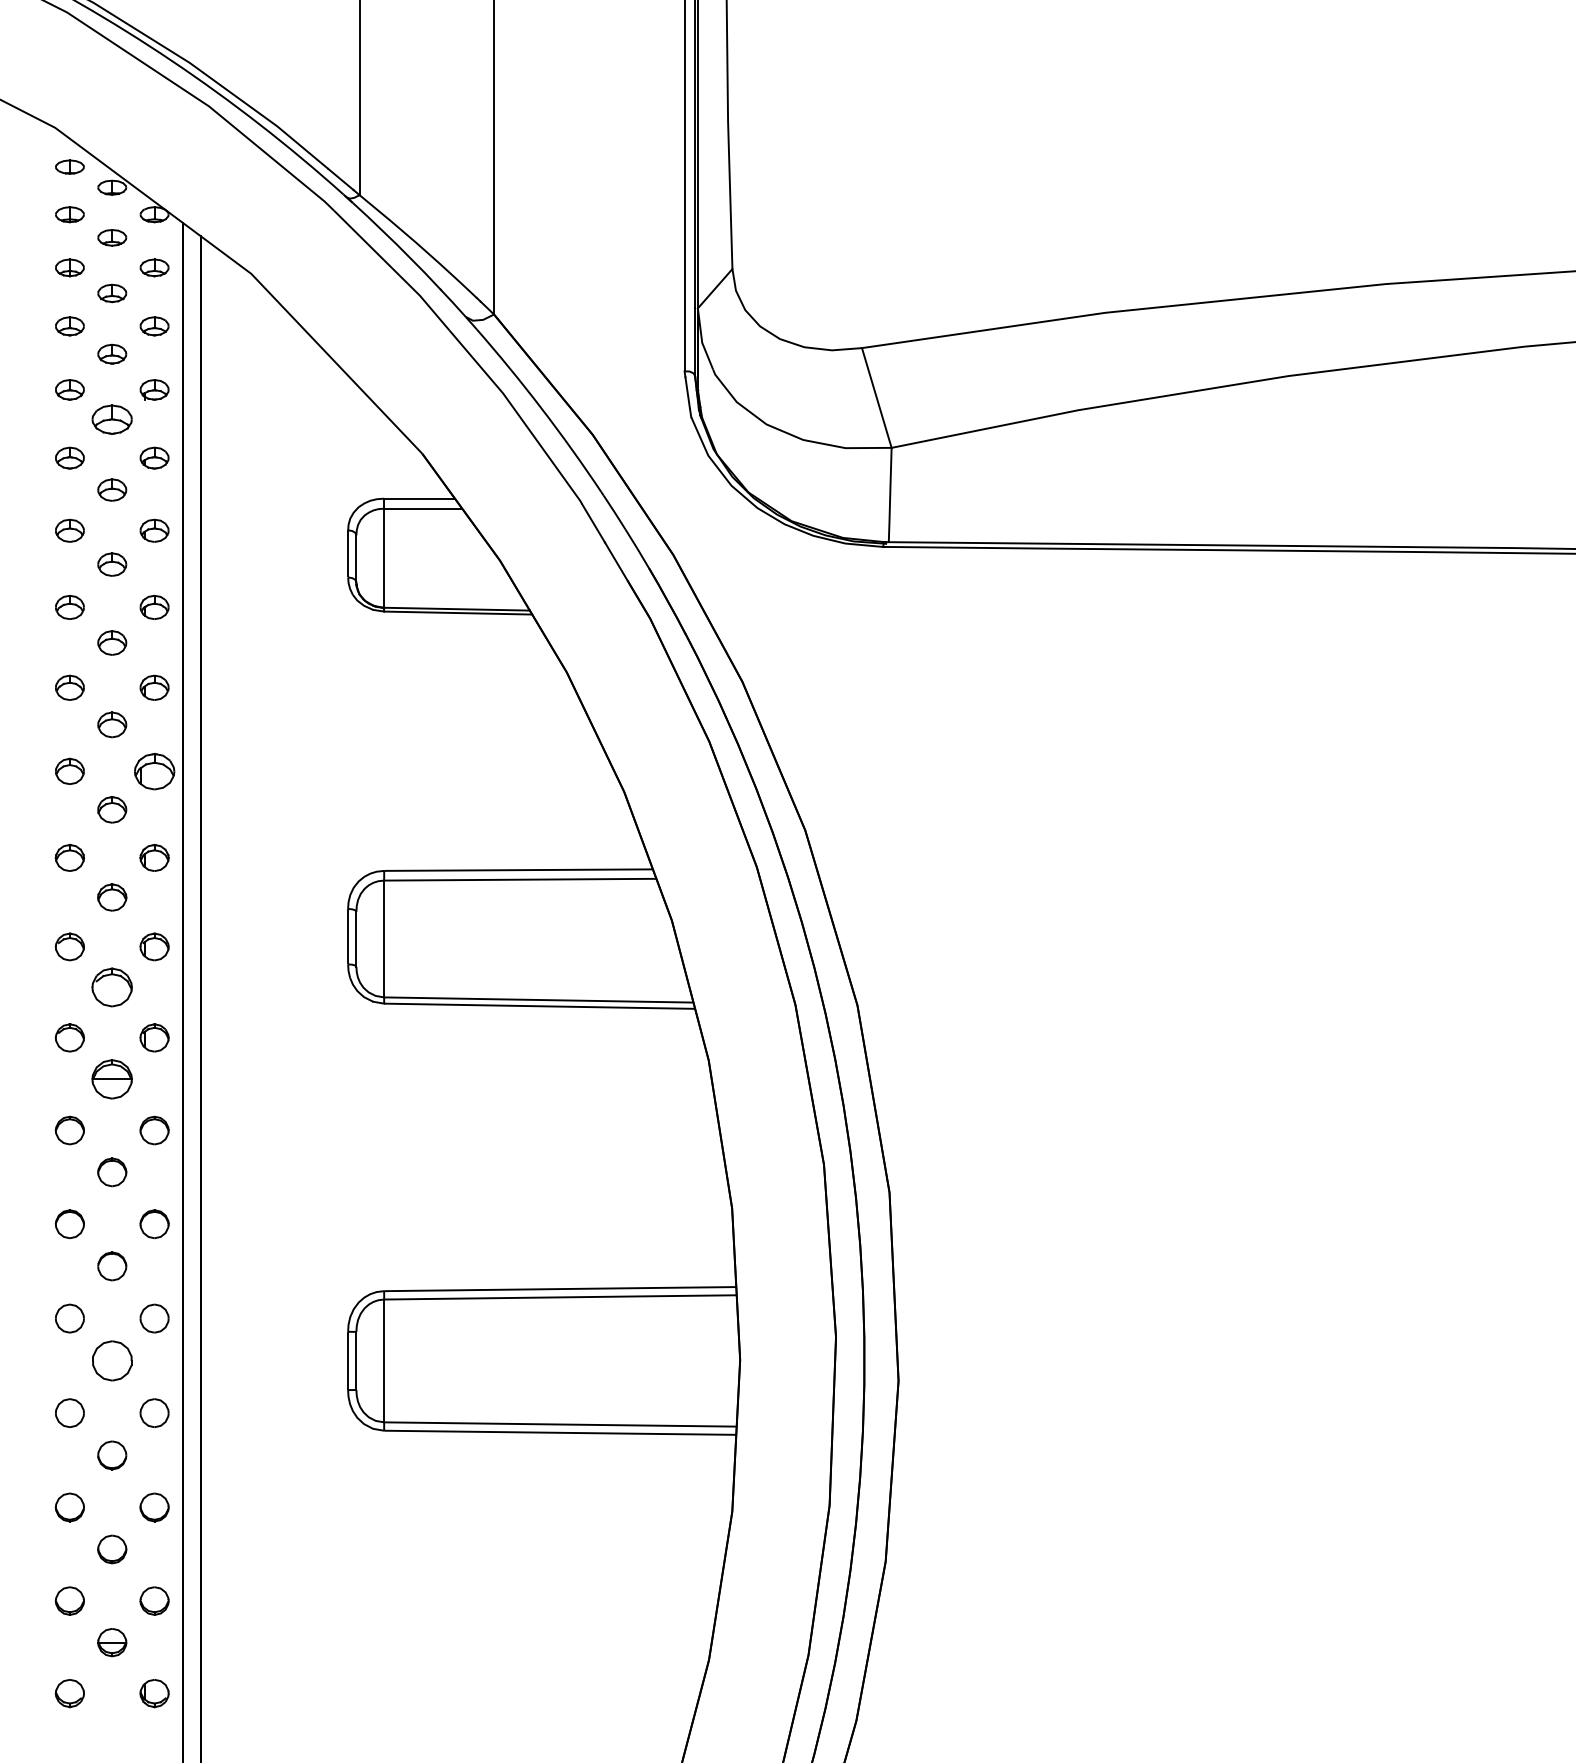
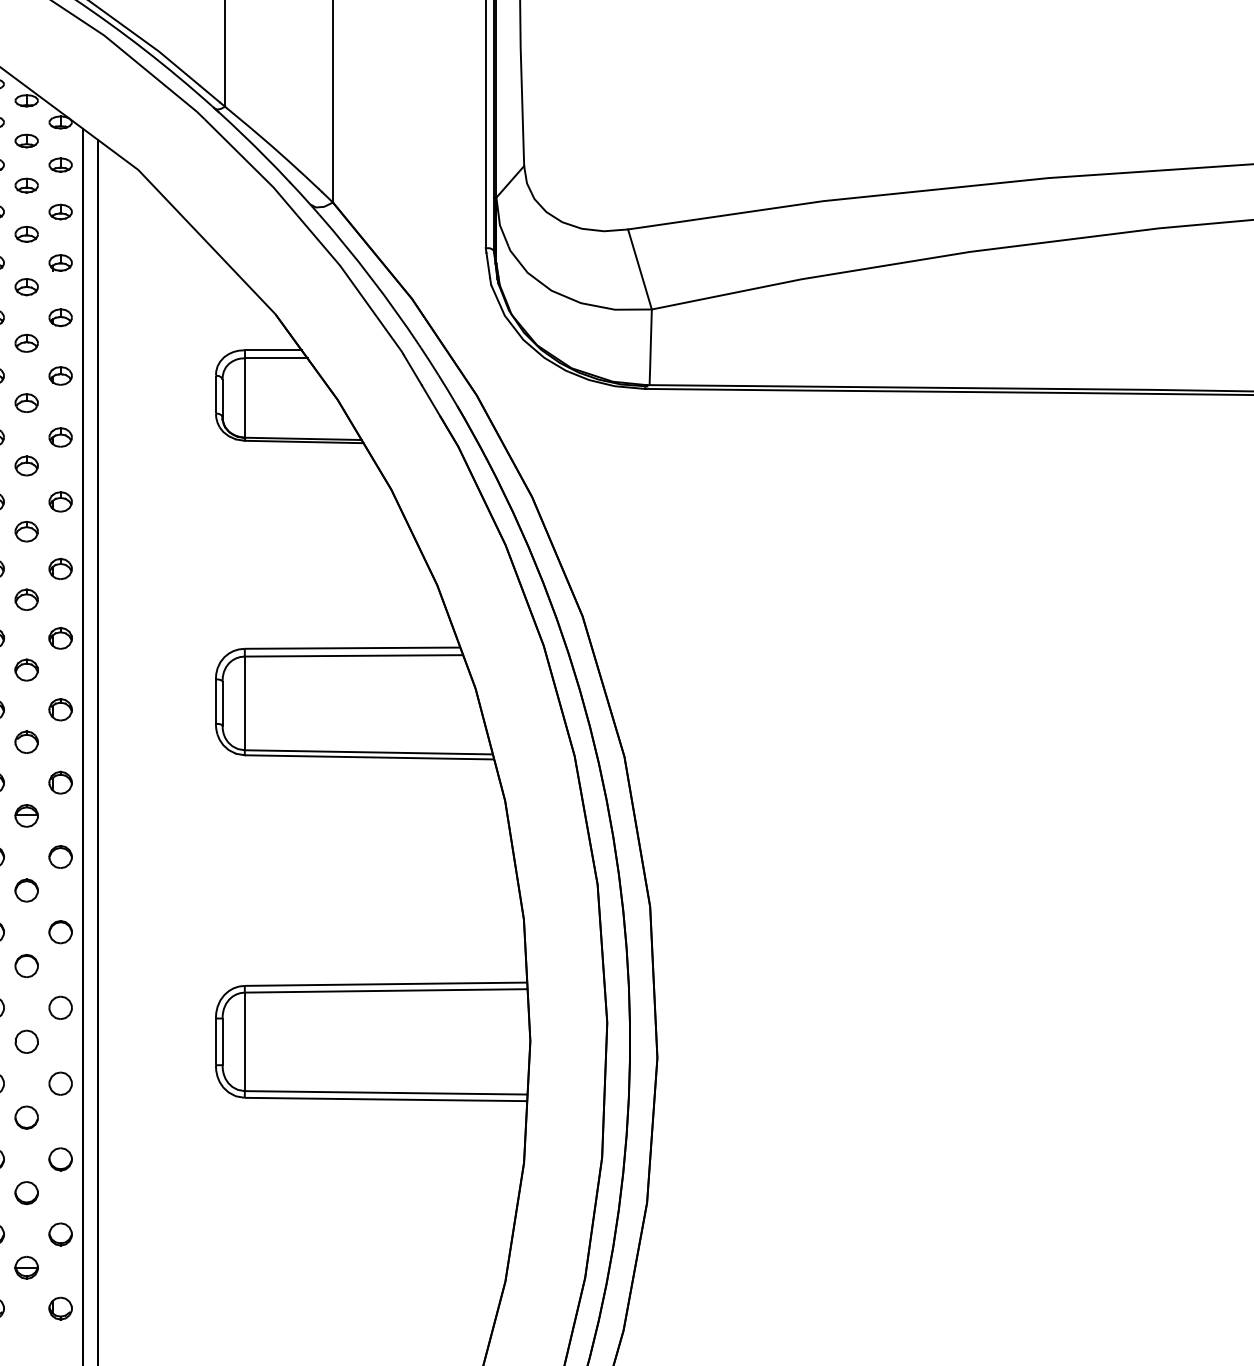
part: (112, 420) -> (26, 287), size x0.71
part: (154, 770) -> (60, 568), size x0.71
part: (112, 987) -> (26, 742), size x0.71
part: (112, 1078) -> (26, 815), size x0.71
part: (111, 1360) -> (26, 1041), size x0.71

